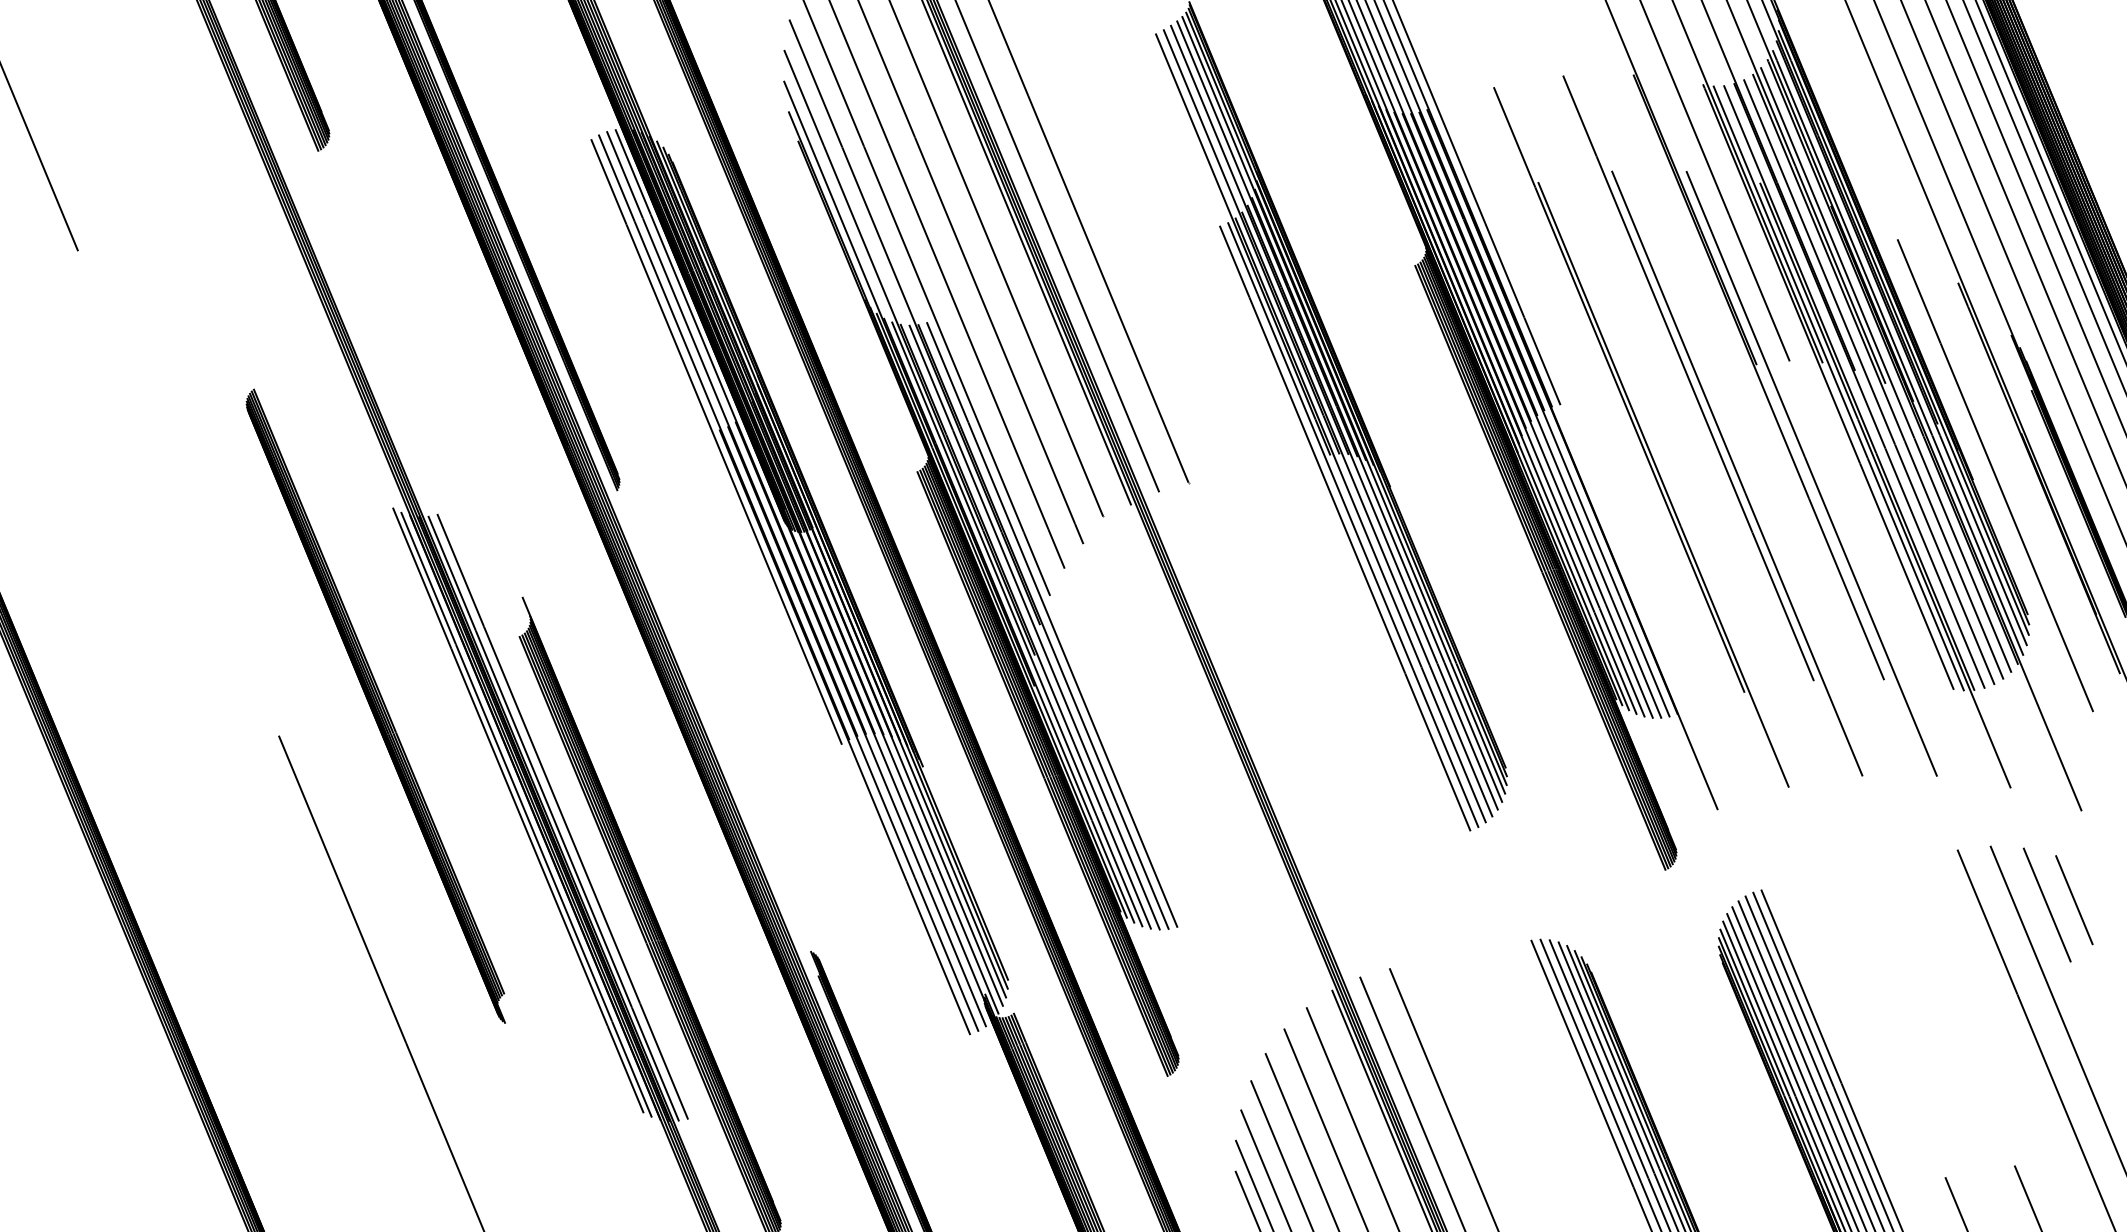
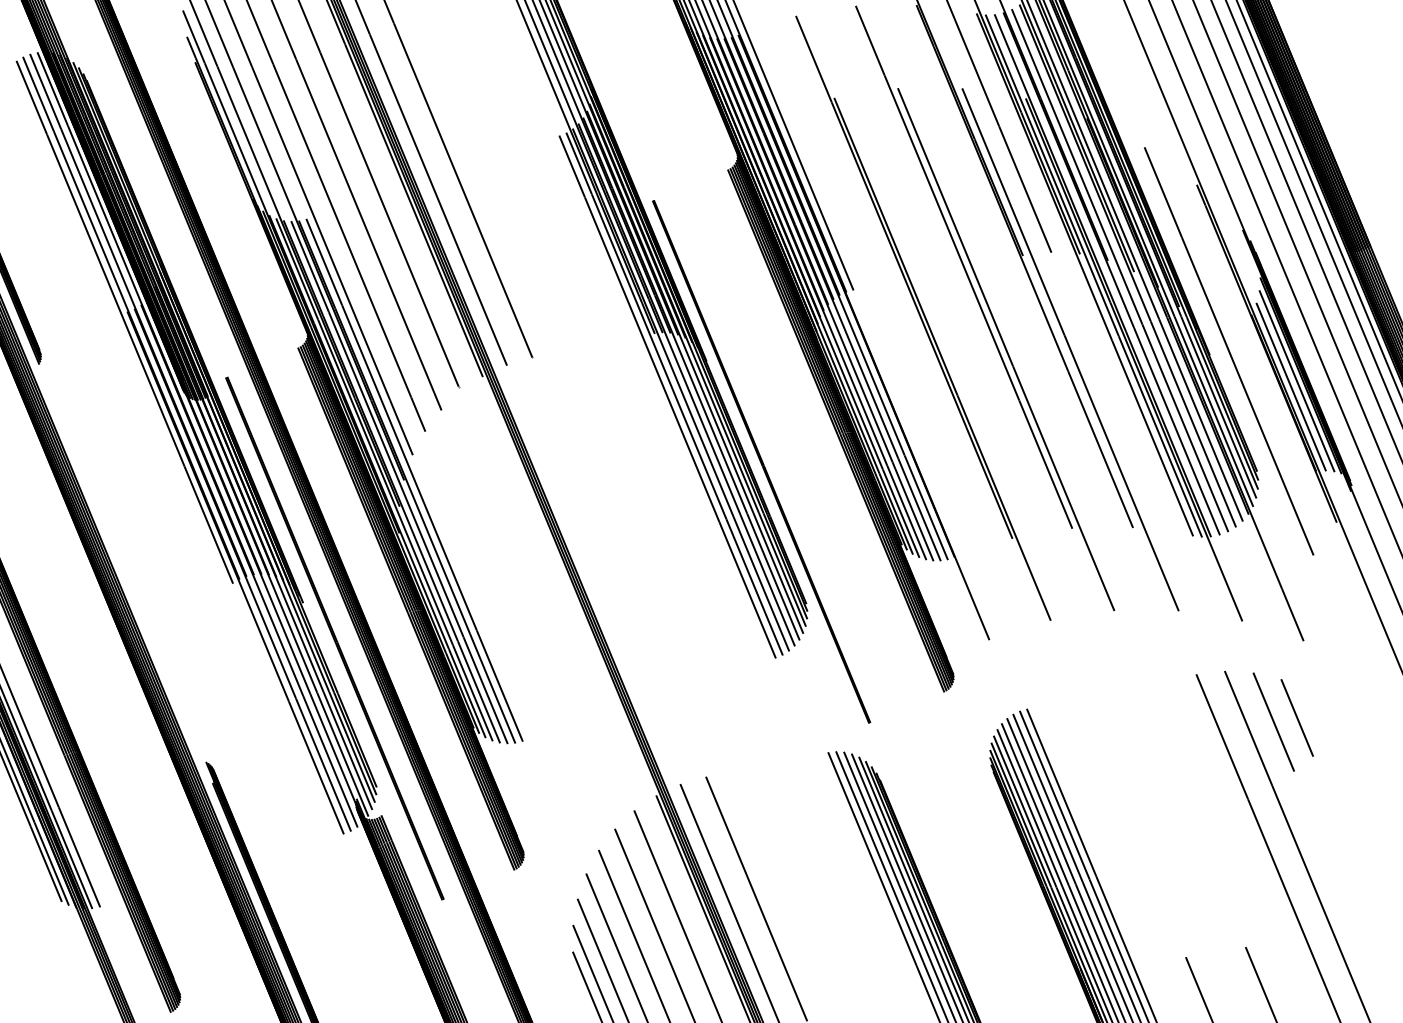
line: (2073, 509) -> (1296, 380), added
line: (2066, 516) -> (1290, 386), added
line: (1453, 603) -> (761, 461), added
part: (959, 808) -> (334, 638), added

